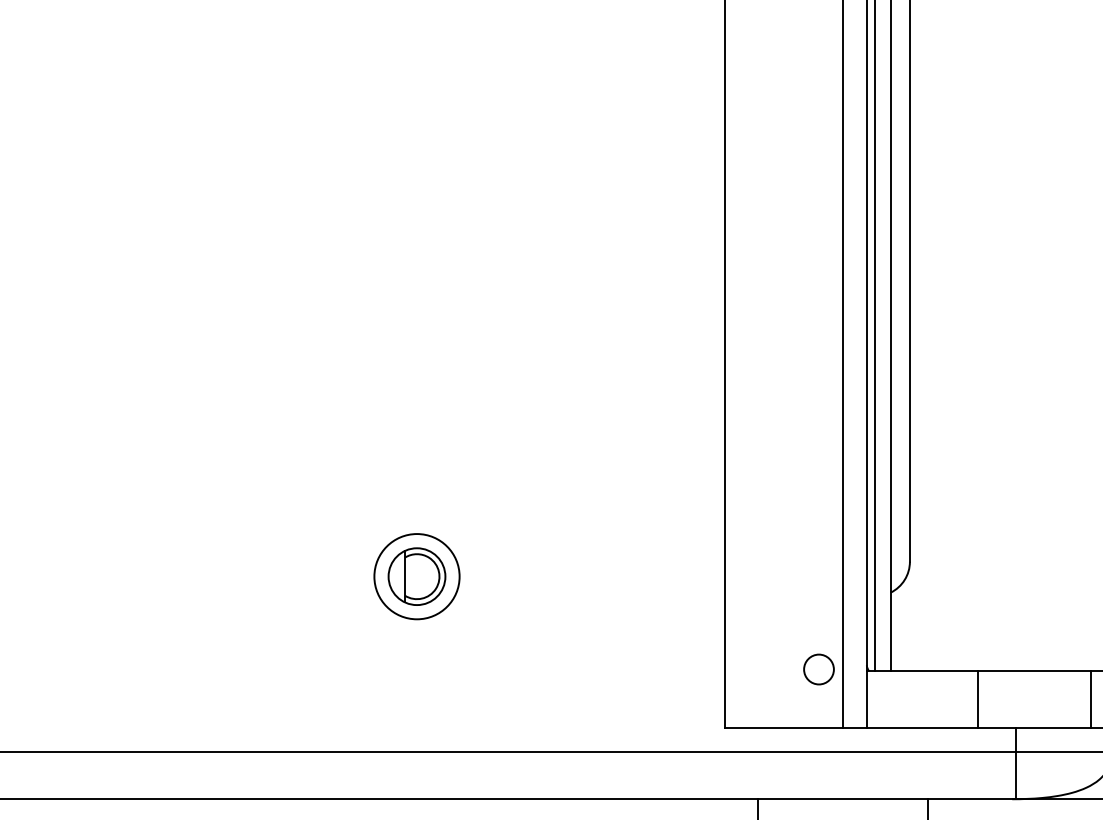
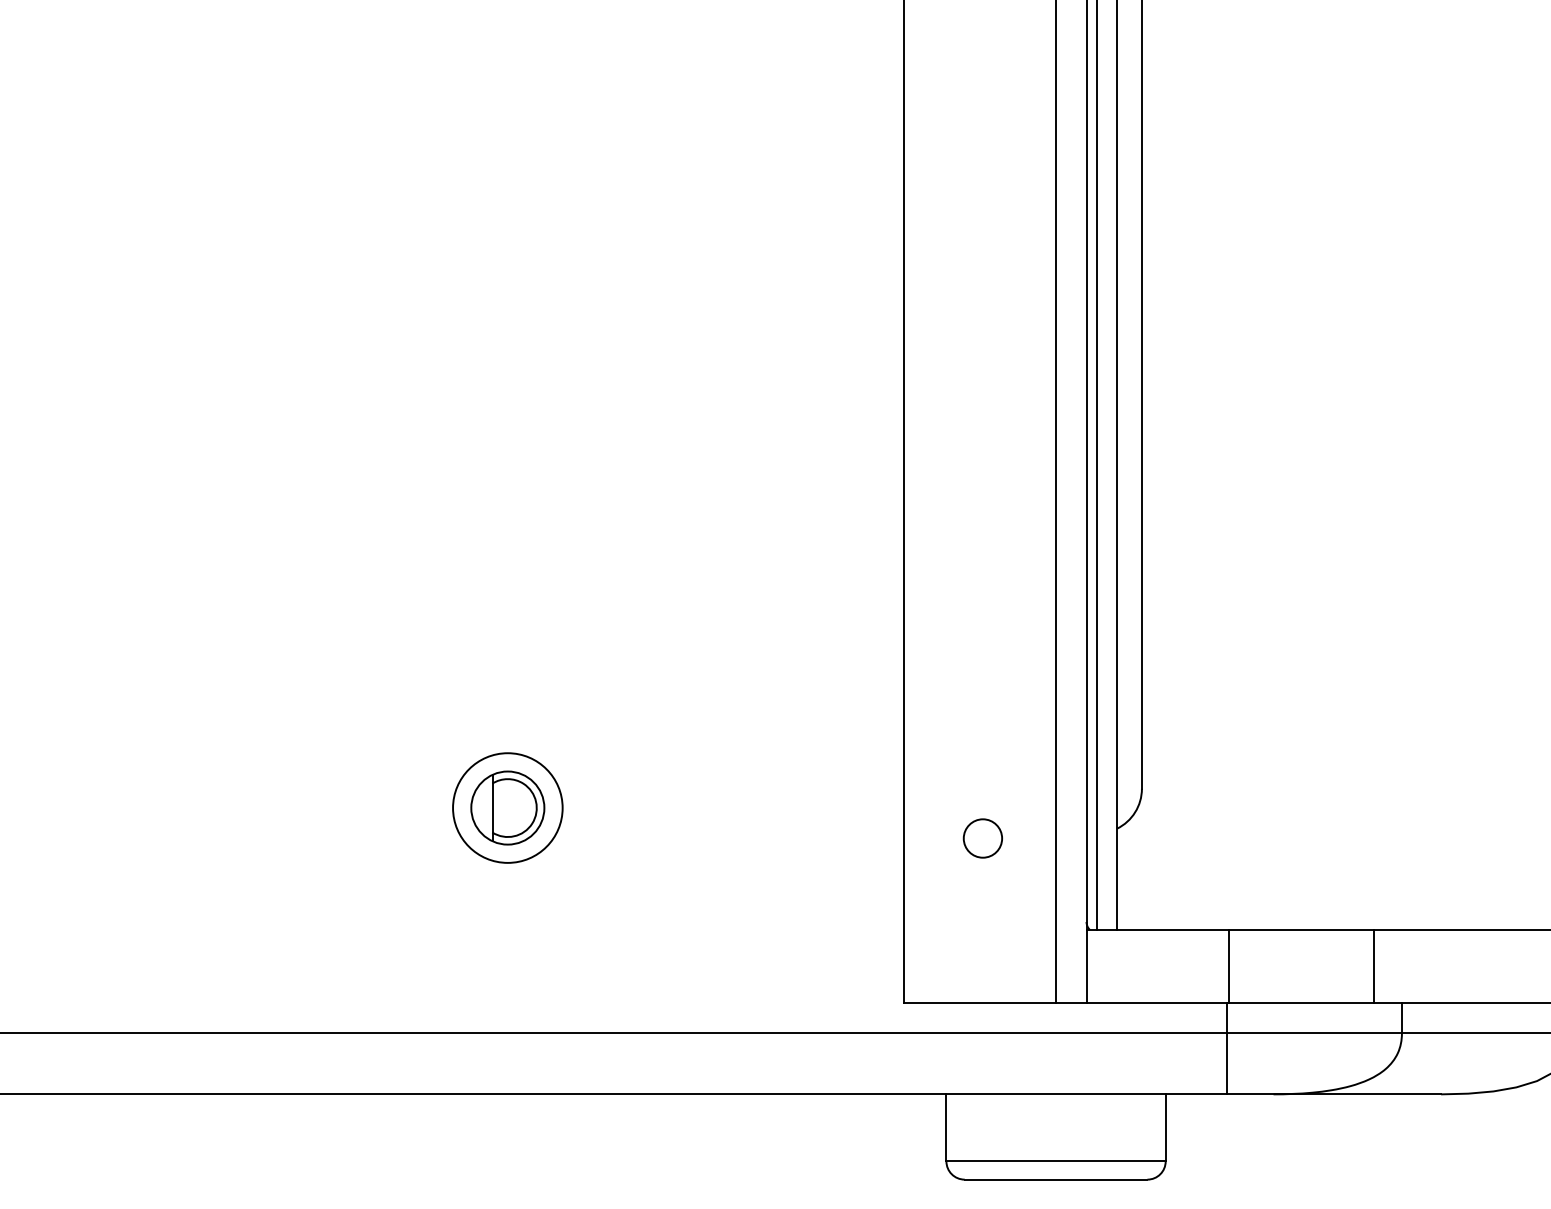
part: (818, 669) -> (982, 838), moved
line: (1016, 763) -> (1226, 1048), moved

